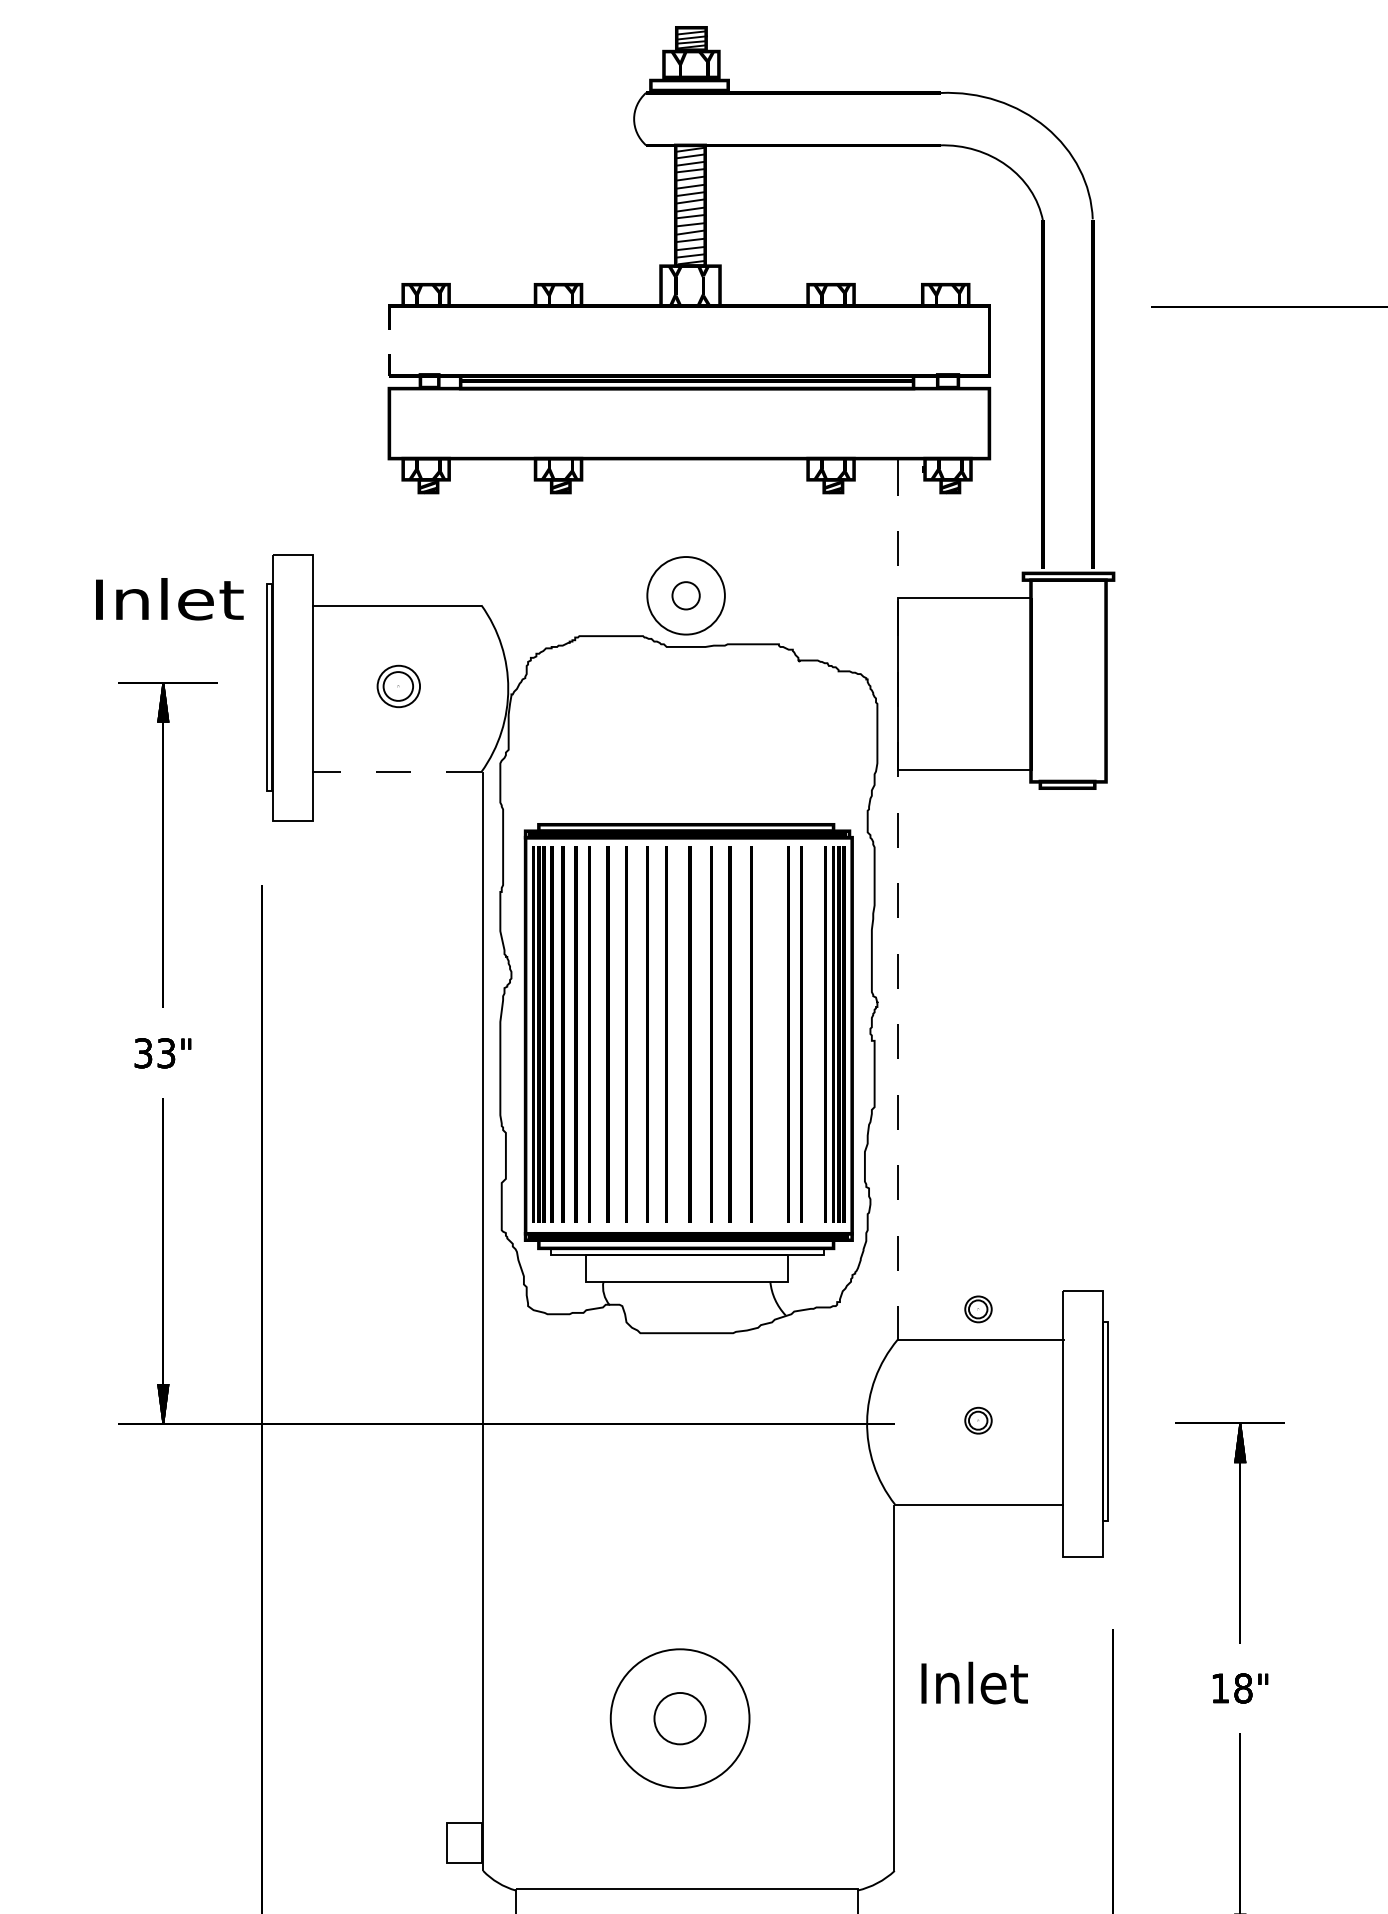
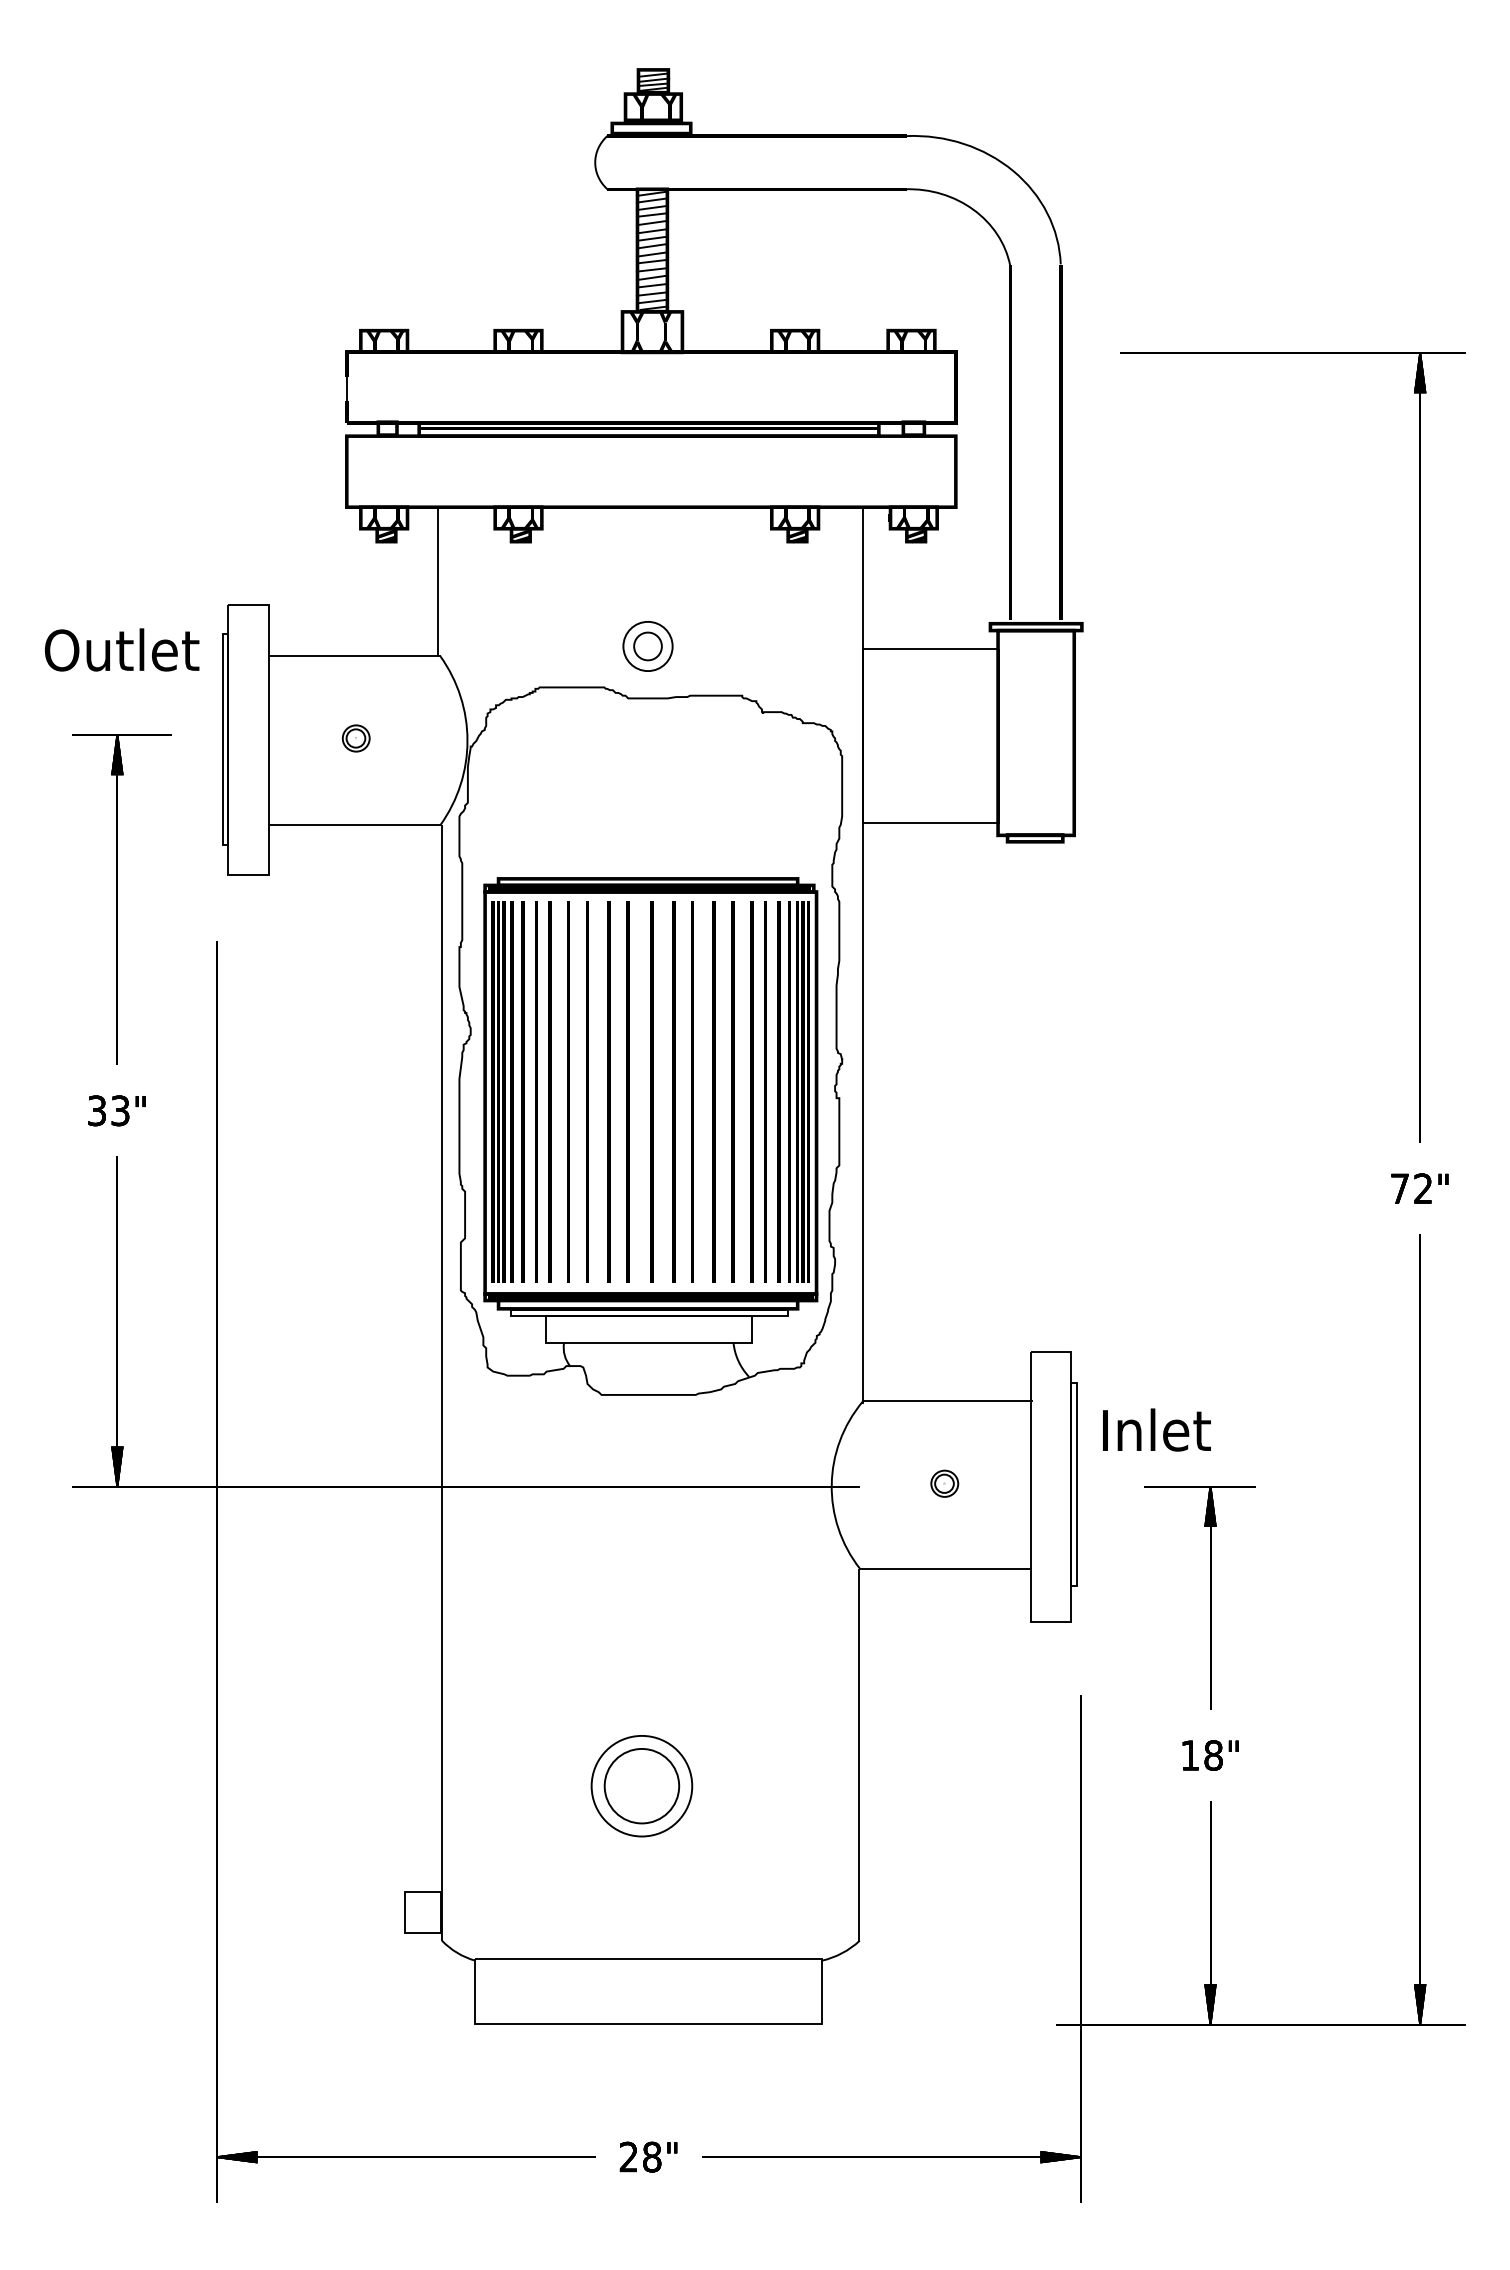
line: (389, 342) -> (346, 389), added
line: (479, 531) -> (438, 581), added
circle: (685, 595) -> (647, 646), size x0.62
text: (167, 598) -> (121, 649), Inlet -> Outlet
part: (397, 686) -> (355, 738), size x0.62
line: (396, 772) -> (354, 825), dashed -> solid
line: (898, 899) -> (863, 954), dashed -> solid
line: (769, 1034) -> (732, 1091), added
line: (814, 1034) -> (778, 1091), added
part: (978, 1309) -> (944, 1370), removed
text: (974, 1682) -> (1156, 1429), moved
circle: (679, 1717) -> (641, 1785), size x0.71
circle: (679, 1717) -> (641, 1785), size x1.43

